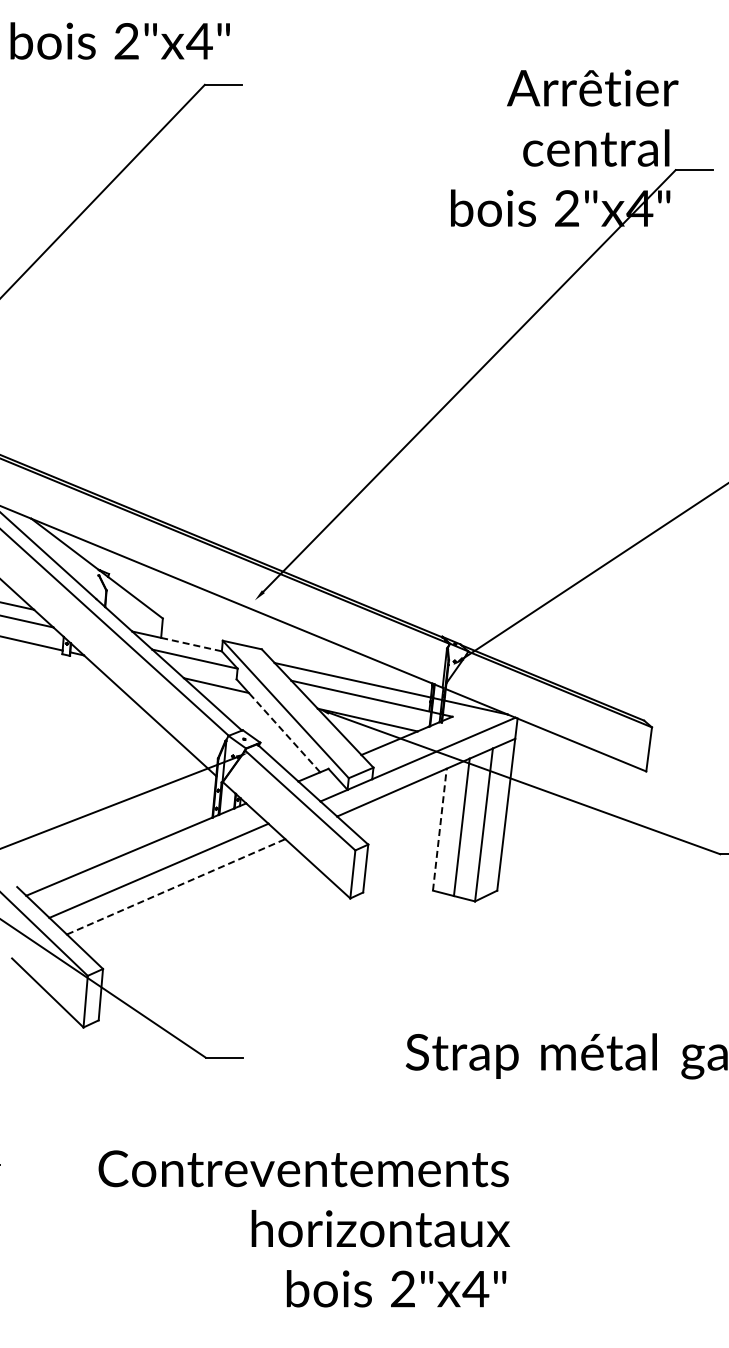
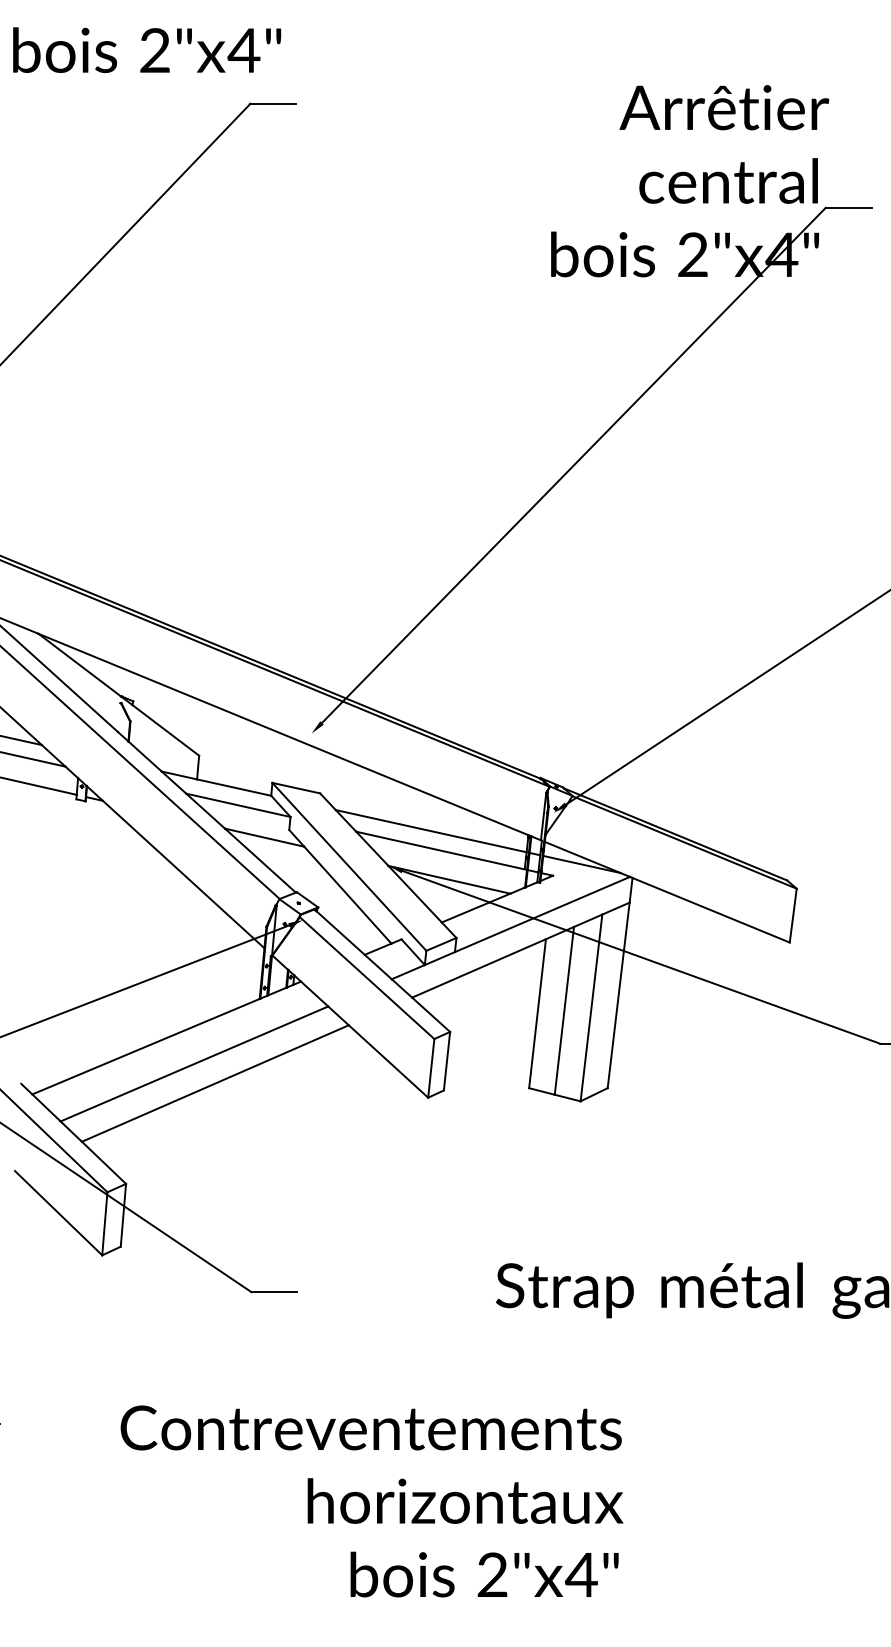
line: (192, 644) -> (235, 787), dashed -> solid
line: (284, 732) -> (347, 894), dashed -> solid
line: (439, 829) -> (537, 1013), dashed -> solid
line: (176, 886) -> (215, 1083), dashed -> solid

